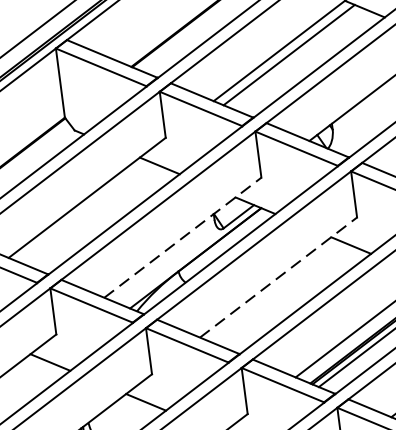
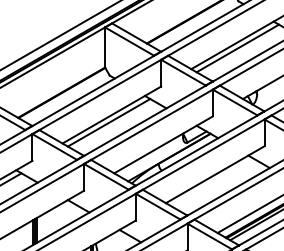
line: (83, 211) -> (108, 122), added
line: (182, 237) -> (163, 144), dashed -> solid
line: (278, 277) -> (215, 174), dashed -> solid

